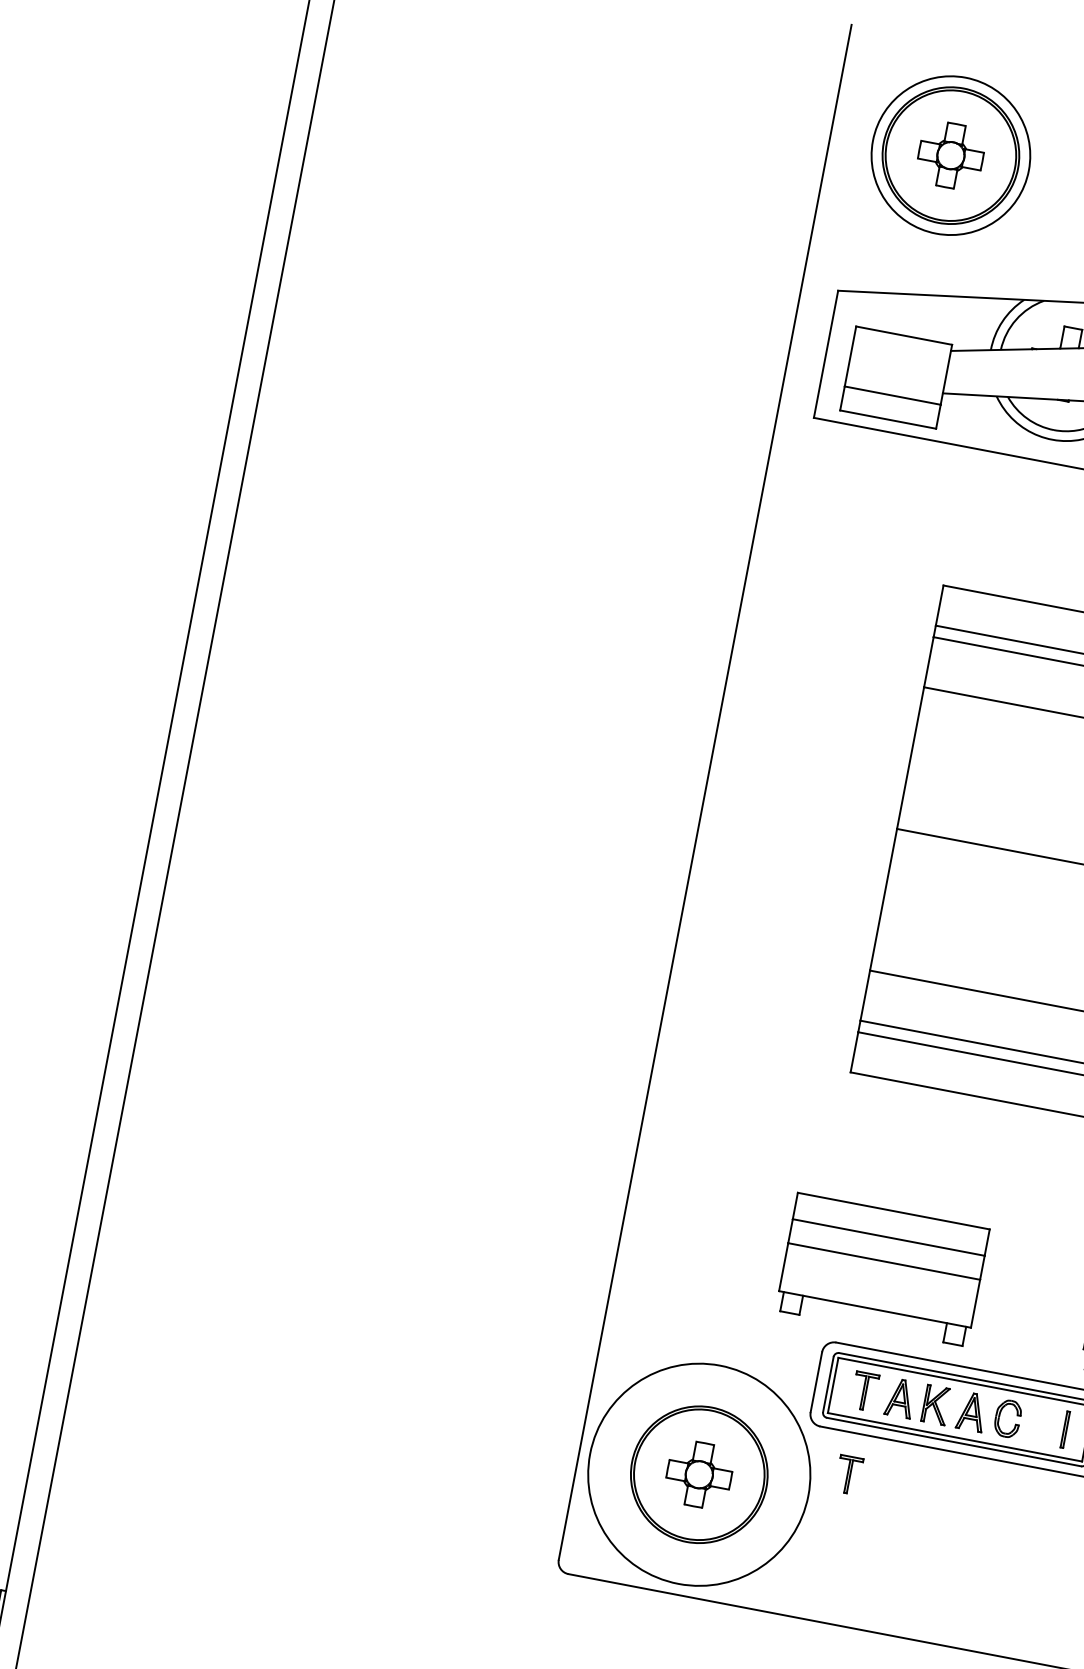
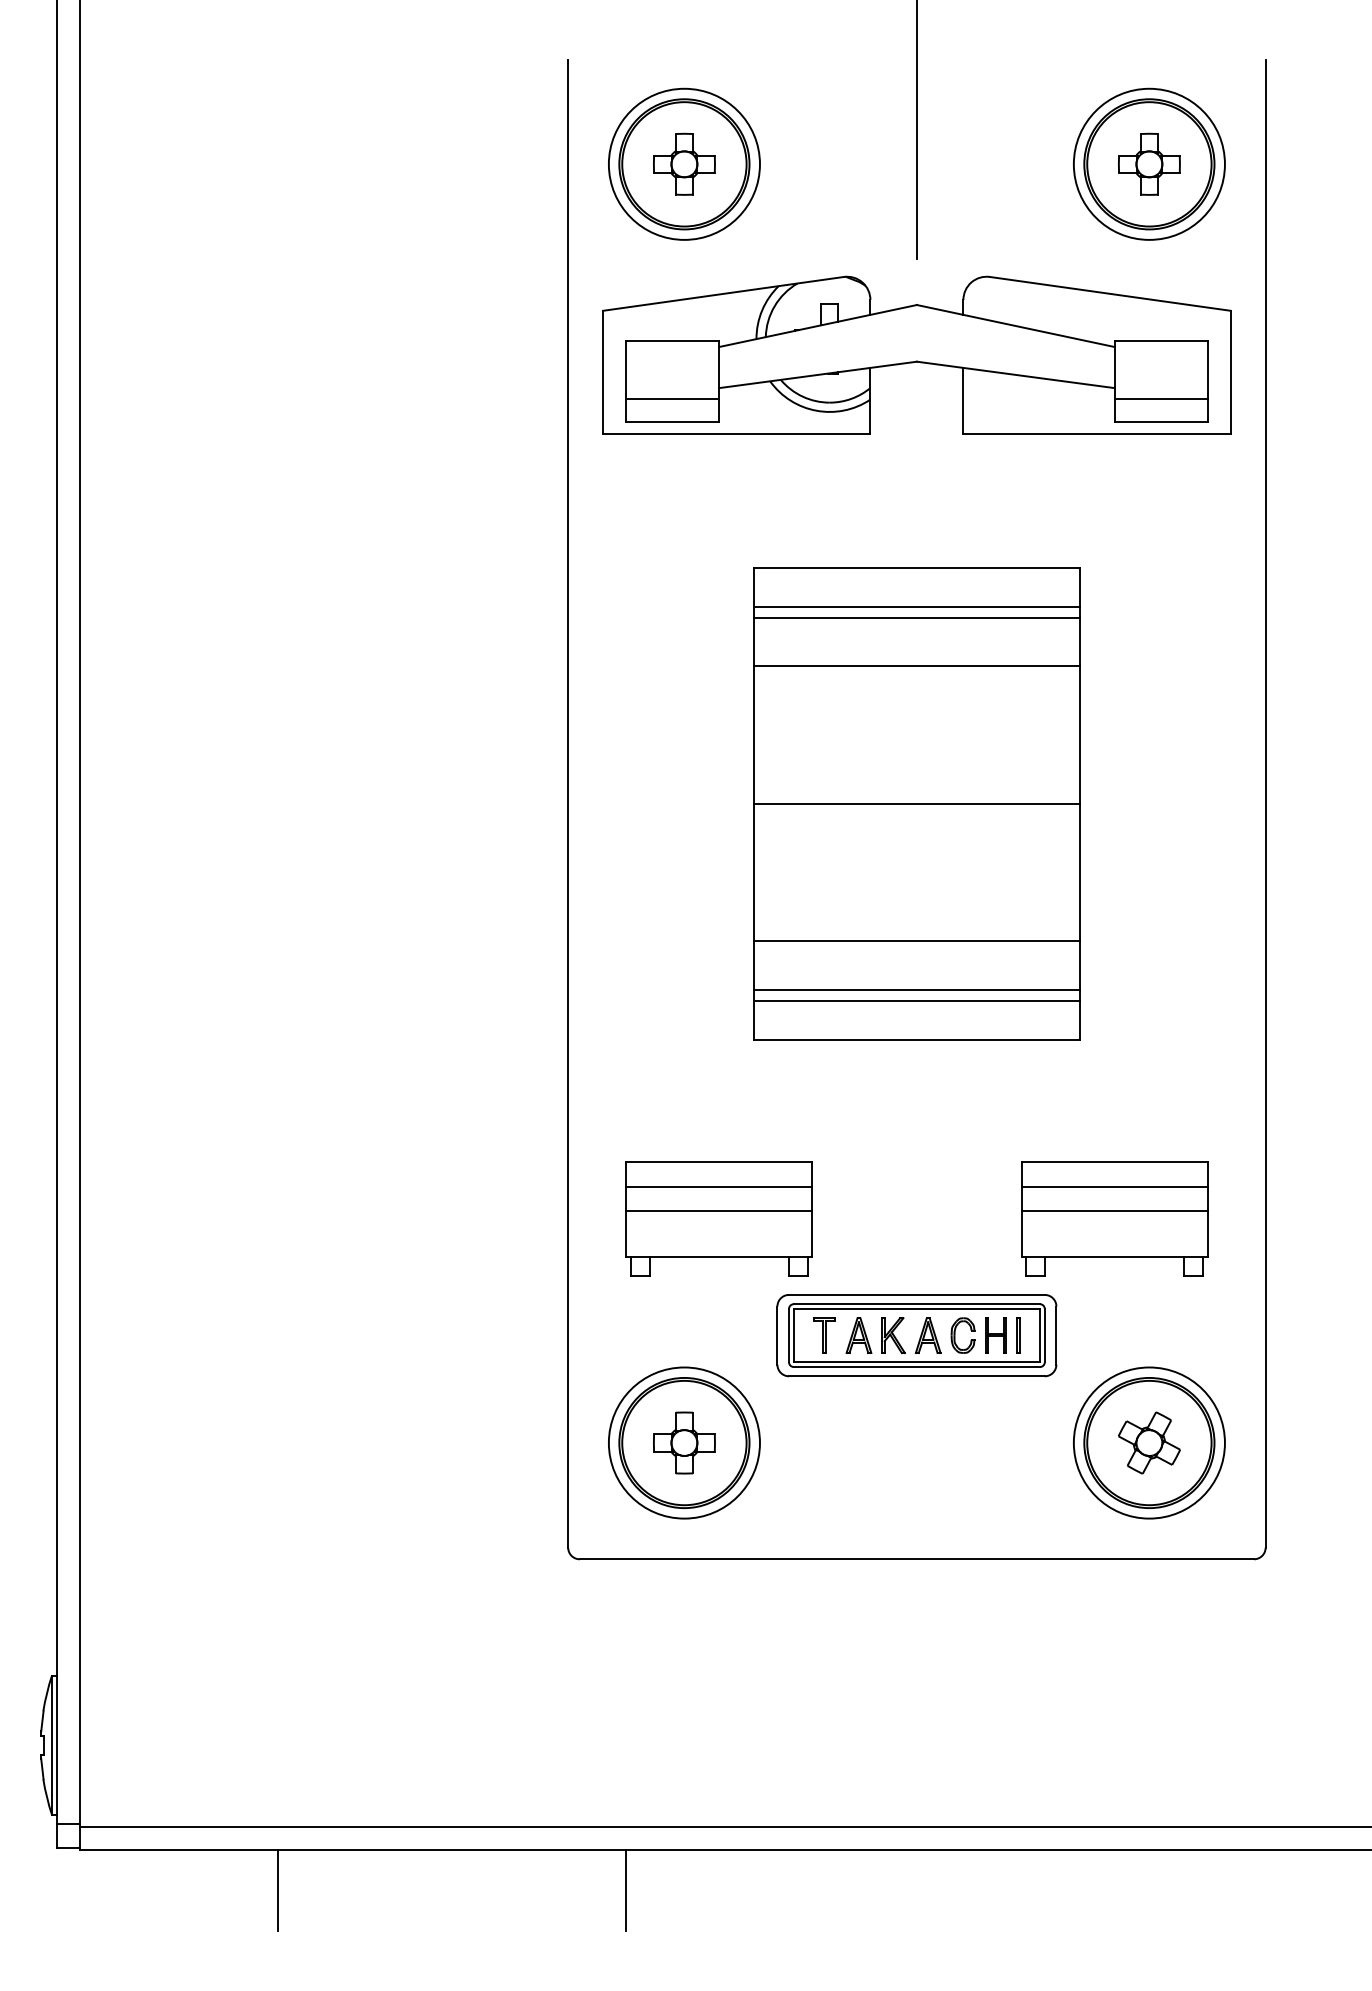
part: (881, 1269) -> (718, 1218), moved
part: (1041, 1425) -> (995, 1335), added
circle: (698, 1474) -> (683, 1442), size x0.71
part: (849, 1474) -> (824, 1416), removed

